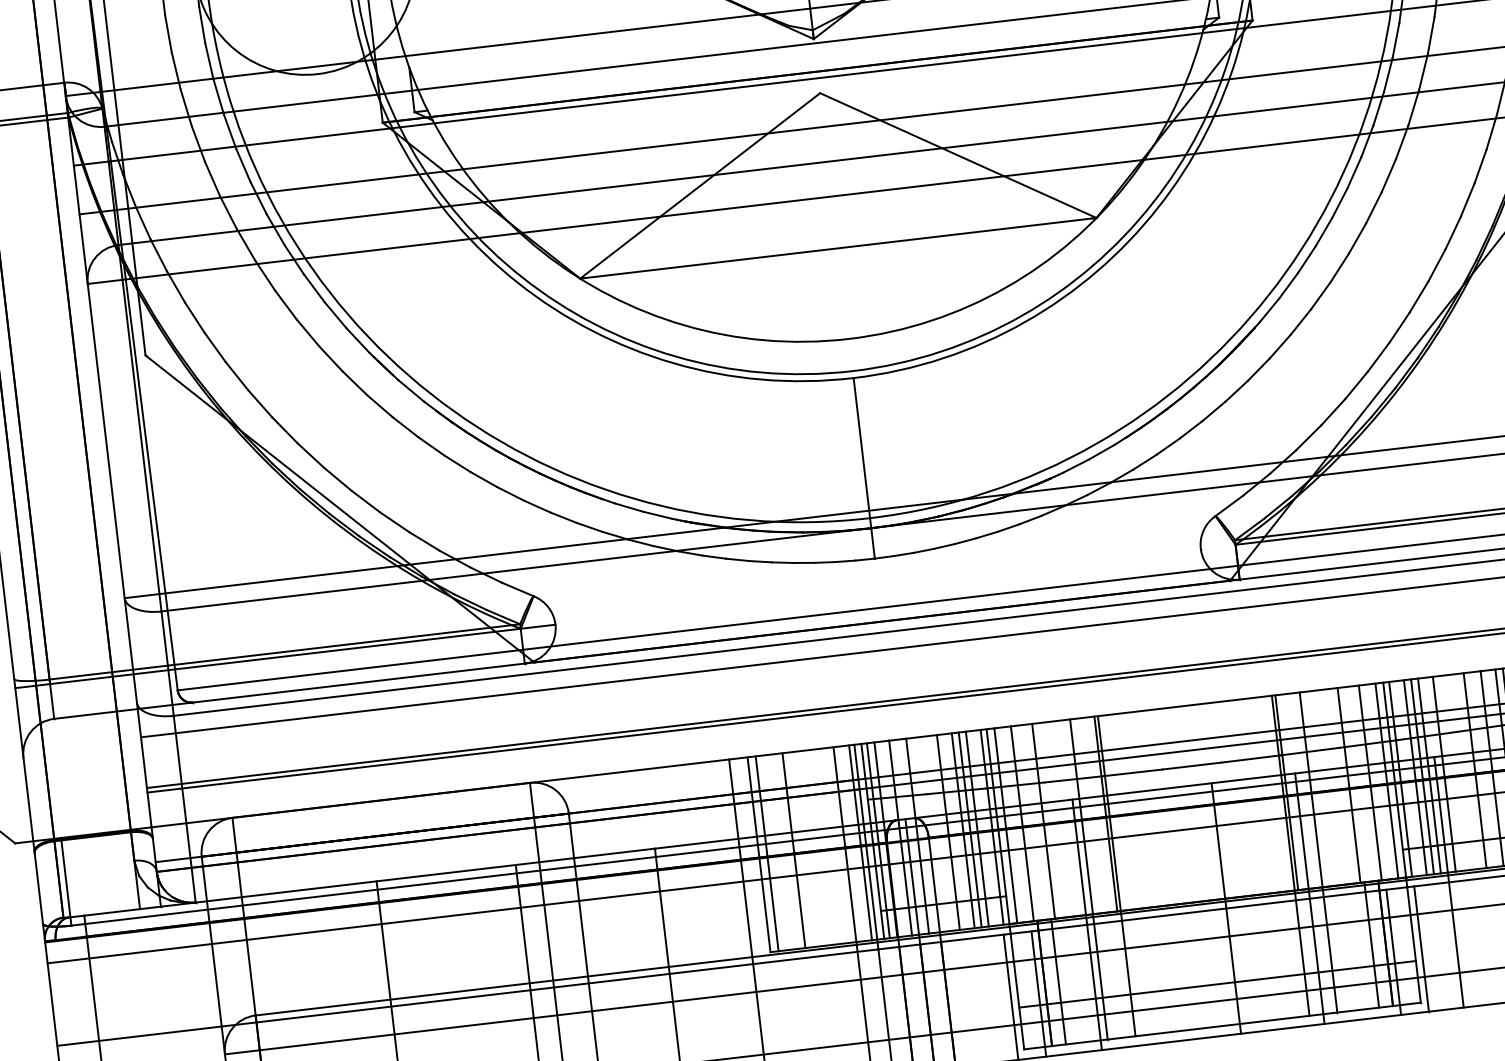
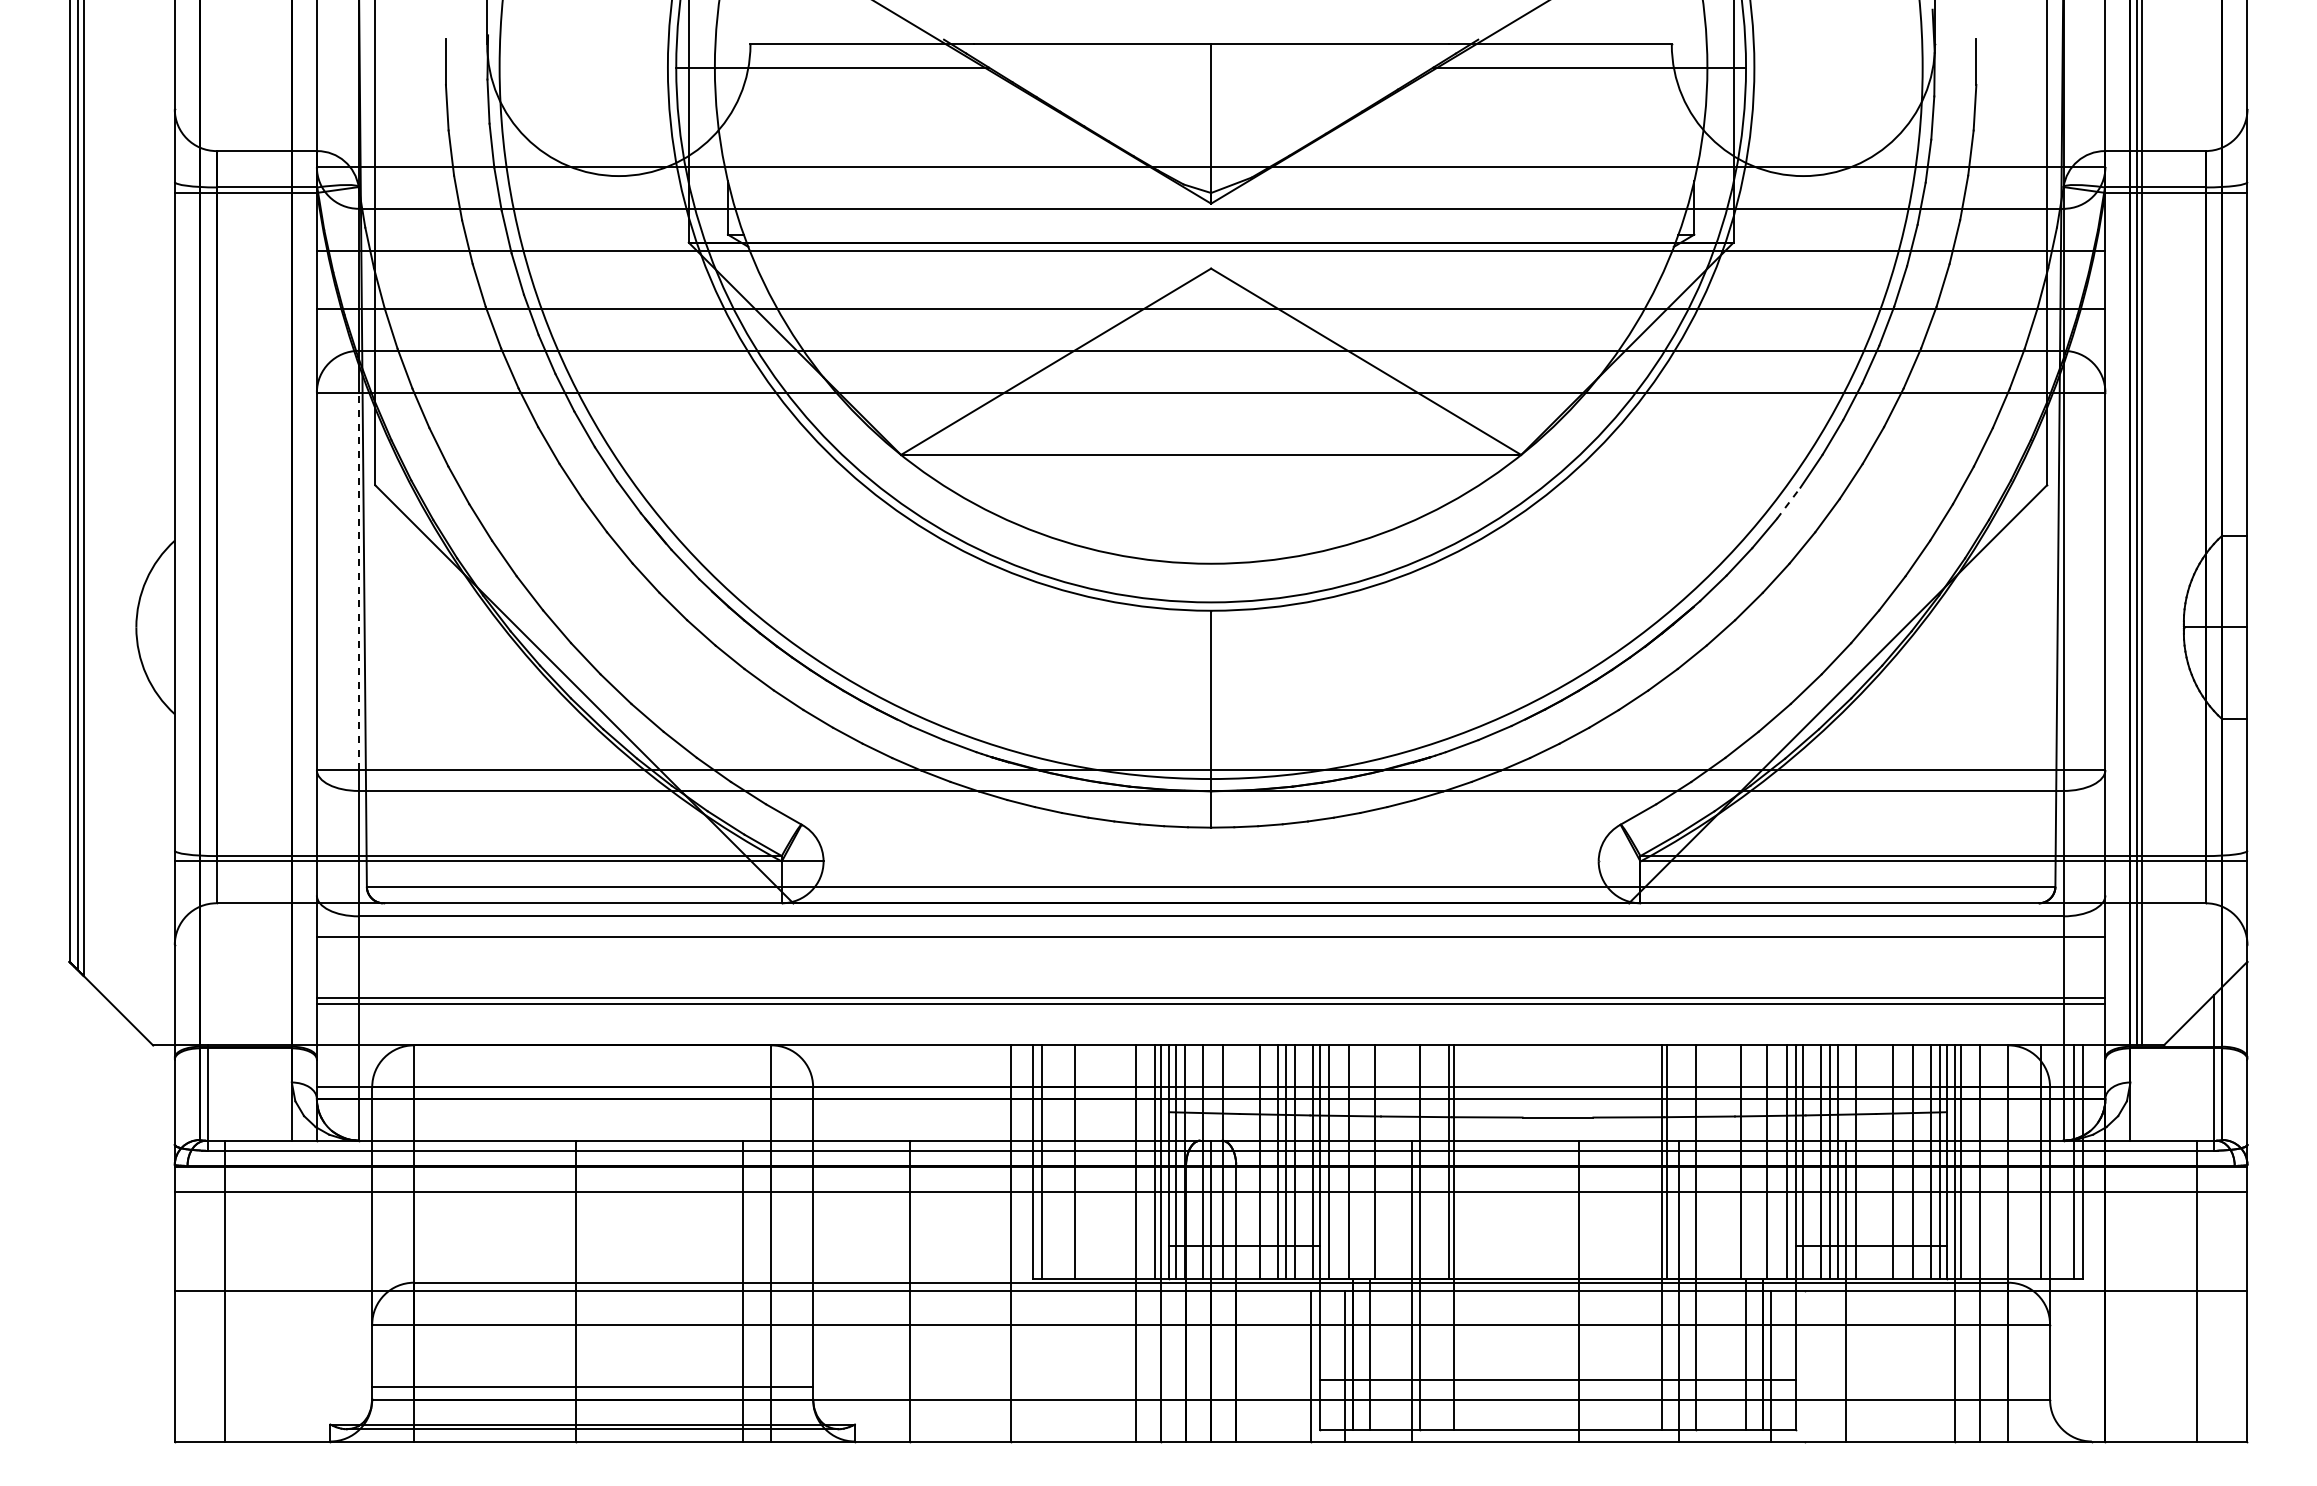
line: (1323, 232) -> (1788, 503), solid -> dashed
line: (140, 437) -> (358, 581), solid -> dashed
line: (1421, 949) -> (1804, 1366), removed

